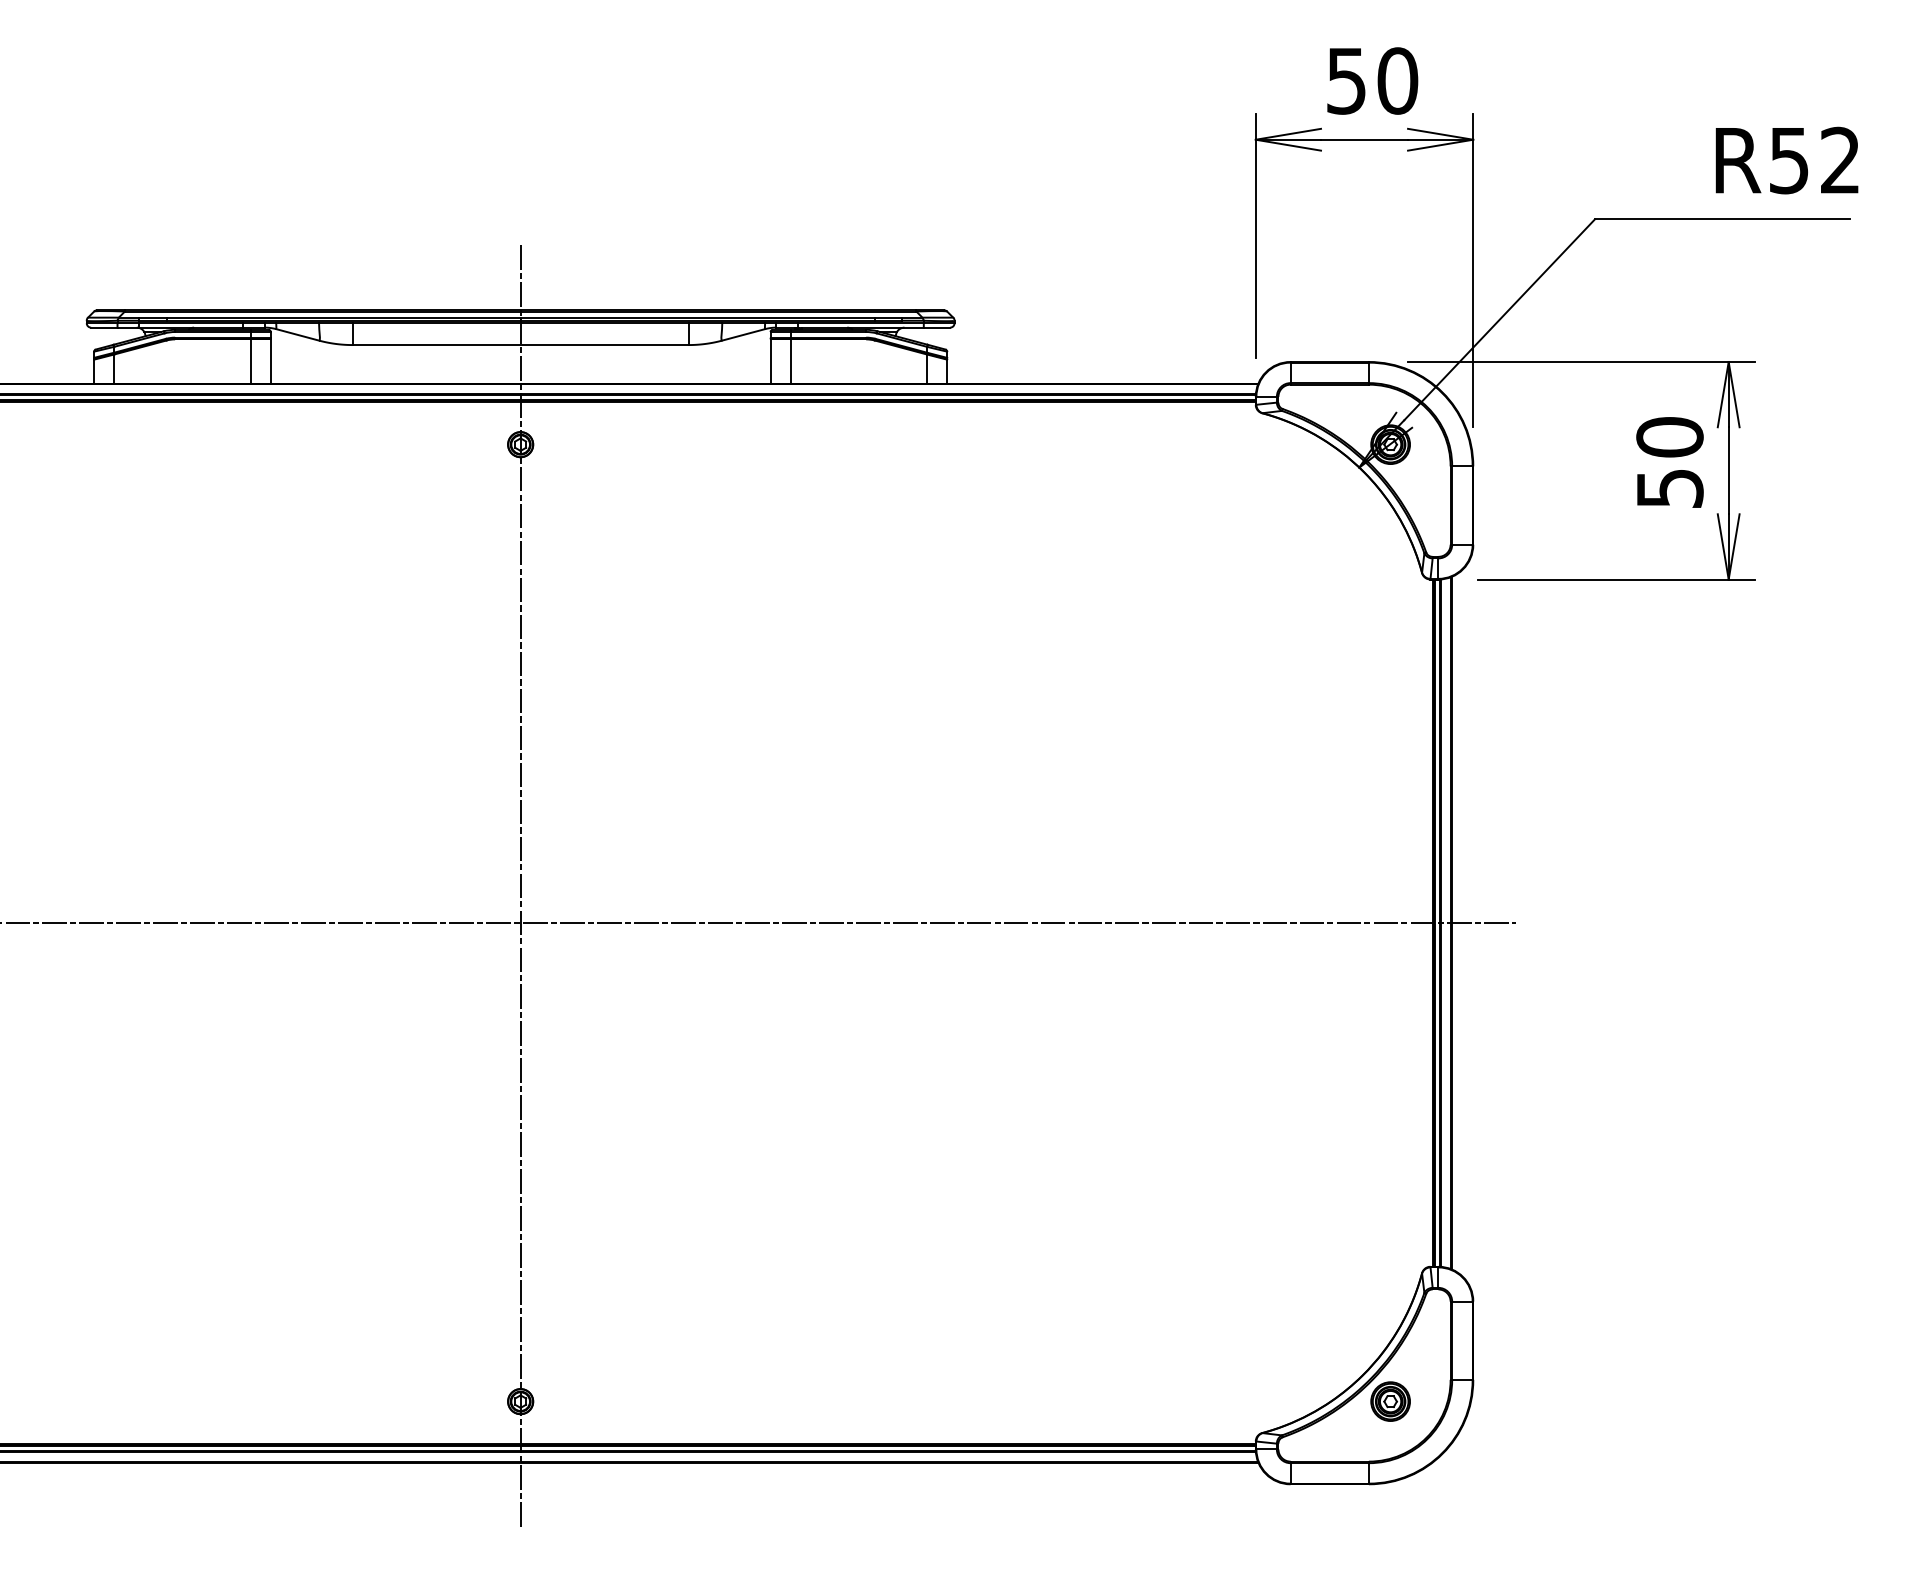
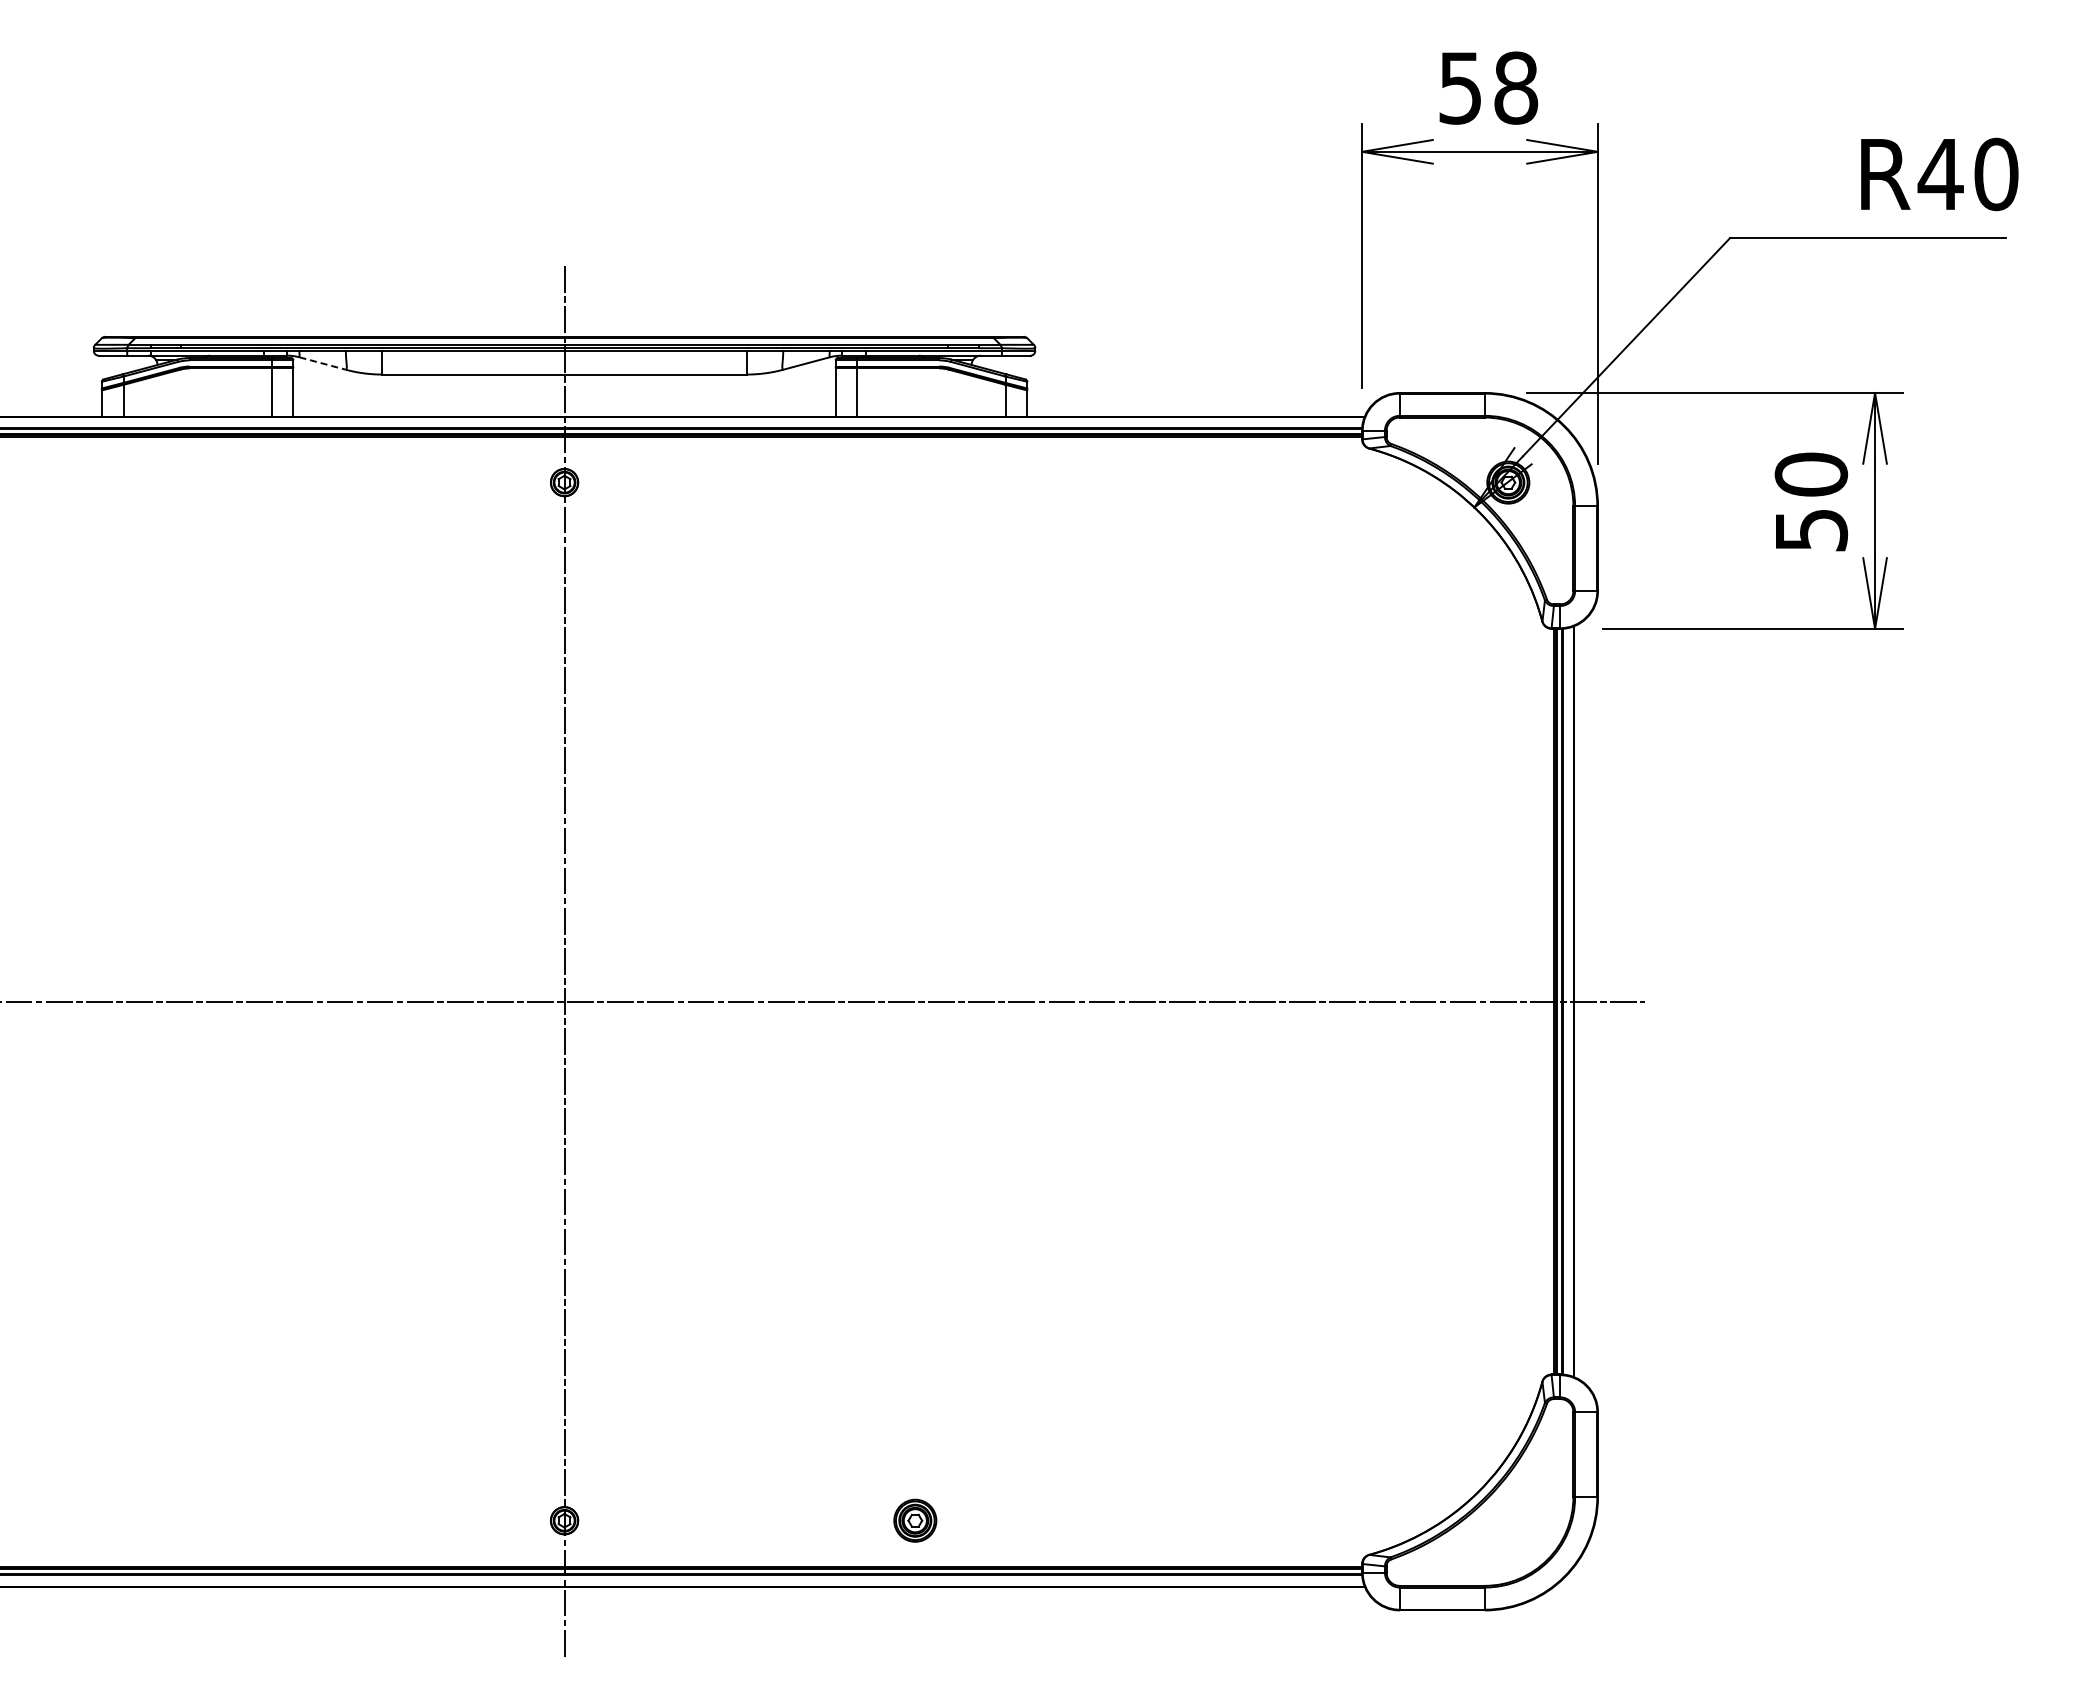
text: (1398, 80) -> (1516, 87), 50 -> 58
text: (1813, 160) -> (1967, 174), R52 -> R40
line: (298, 334) -> (323, 363), solid -> dashed
part: (1390, 1401) -> (915, 1520), moved

